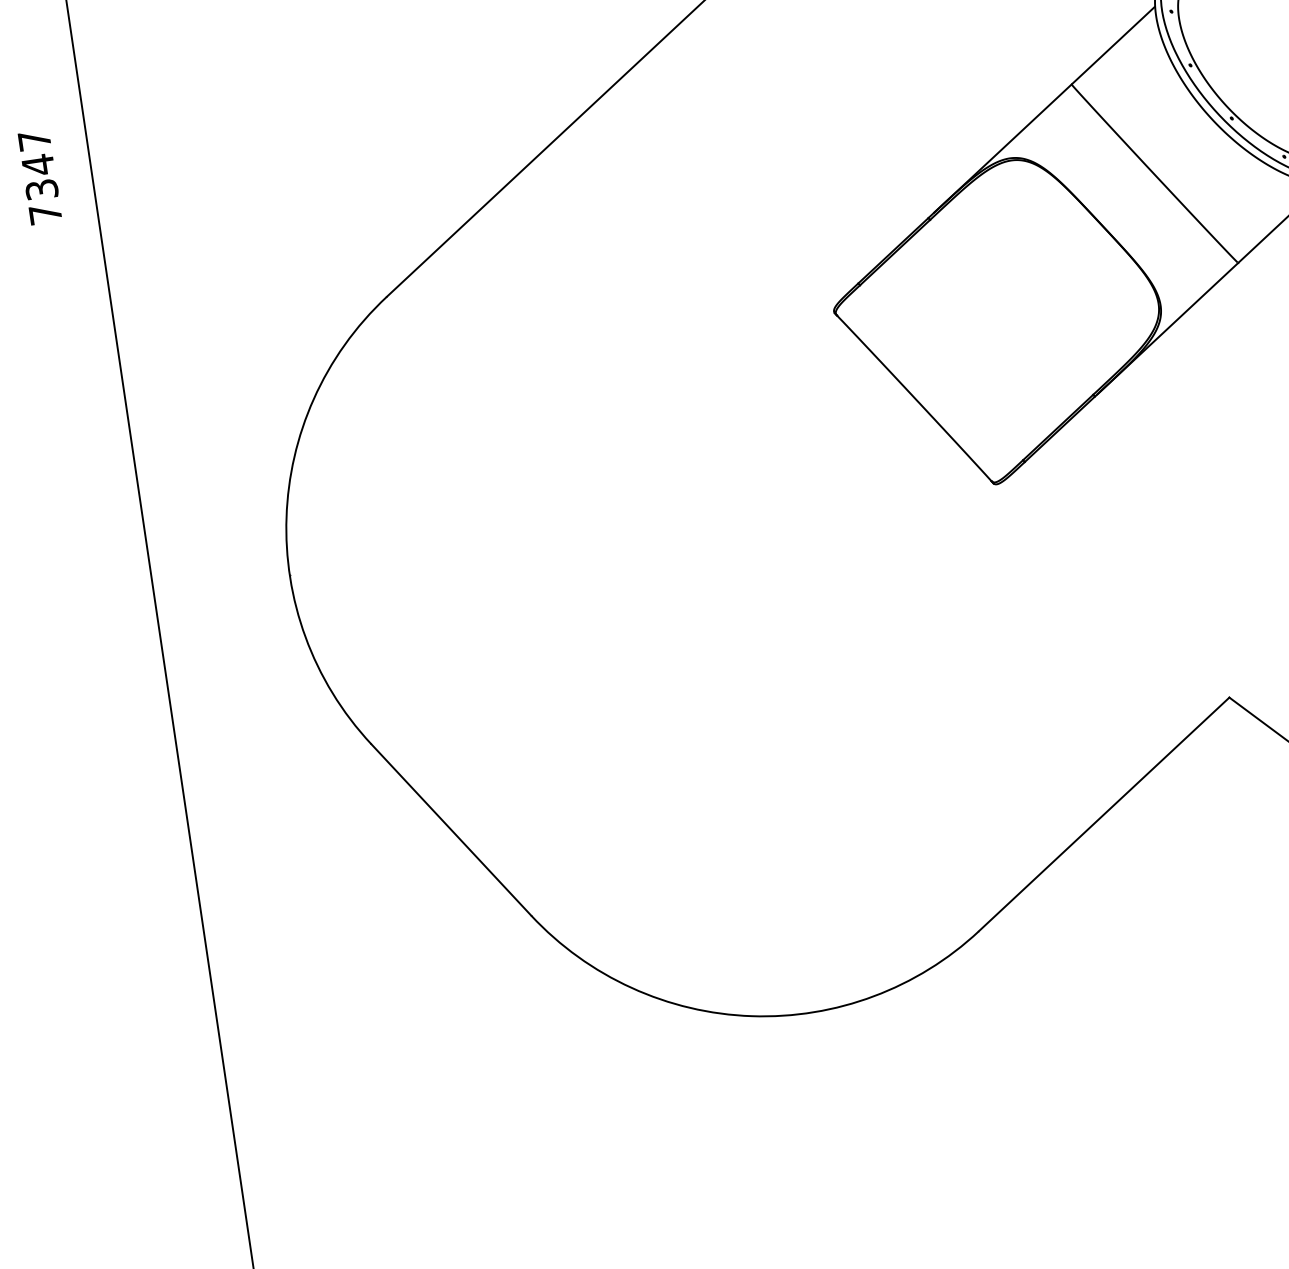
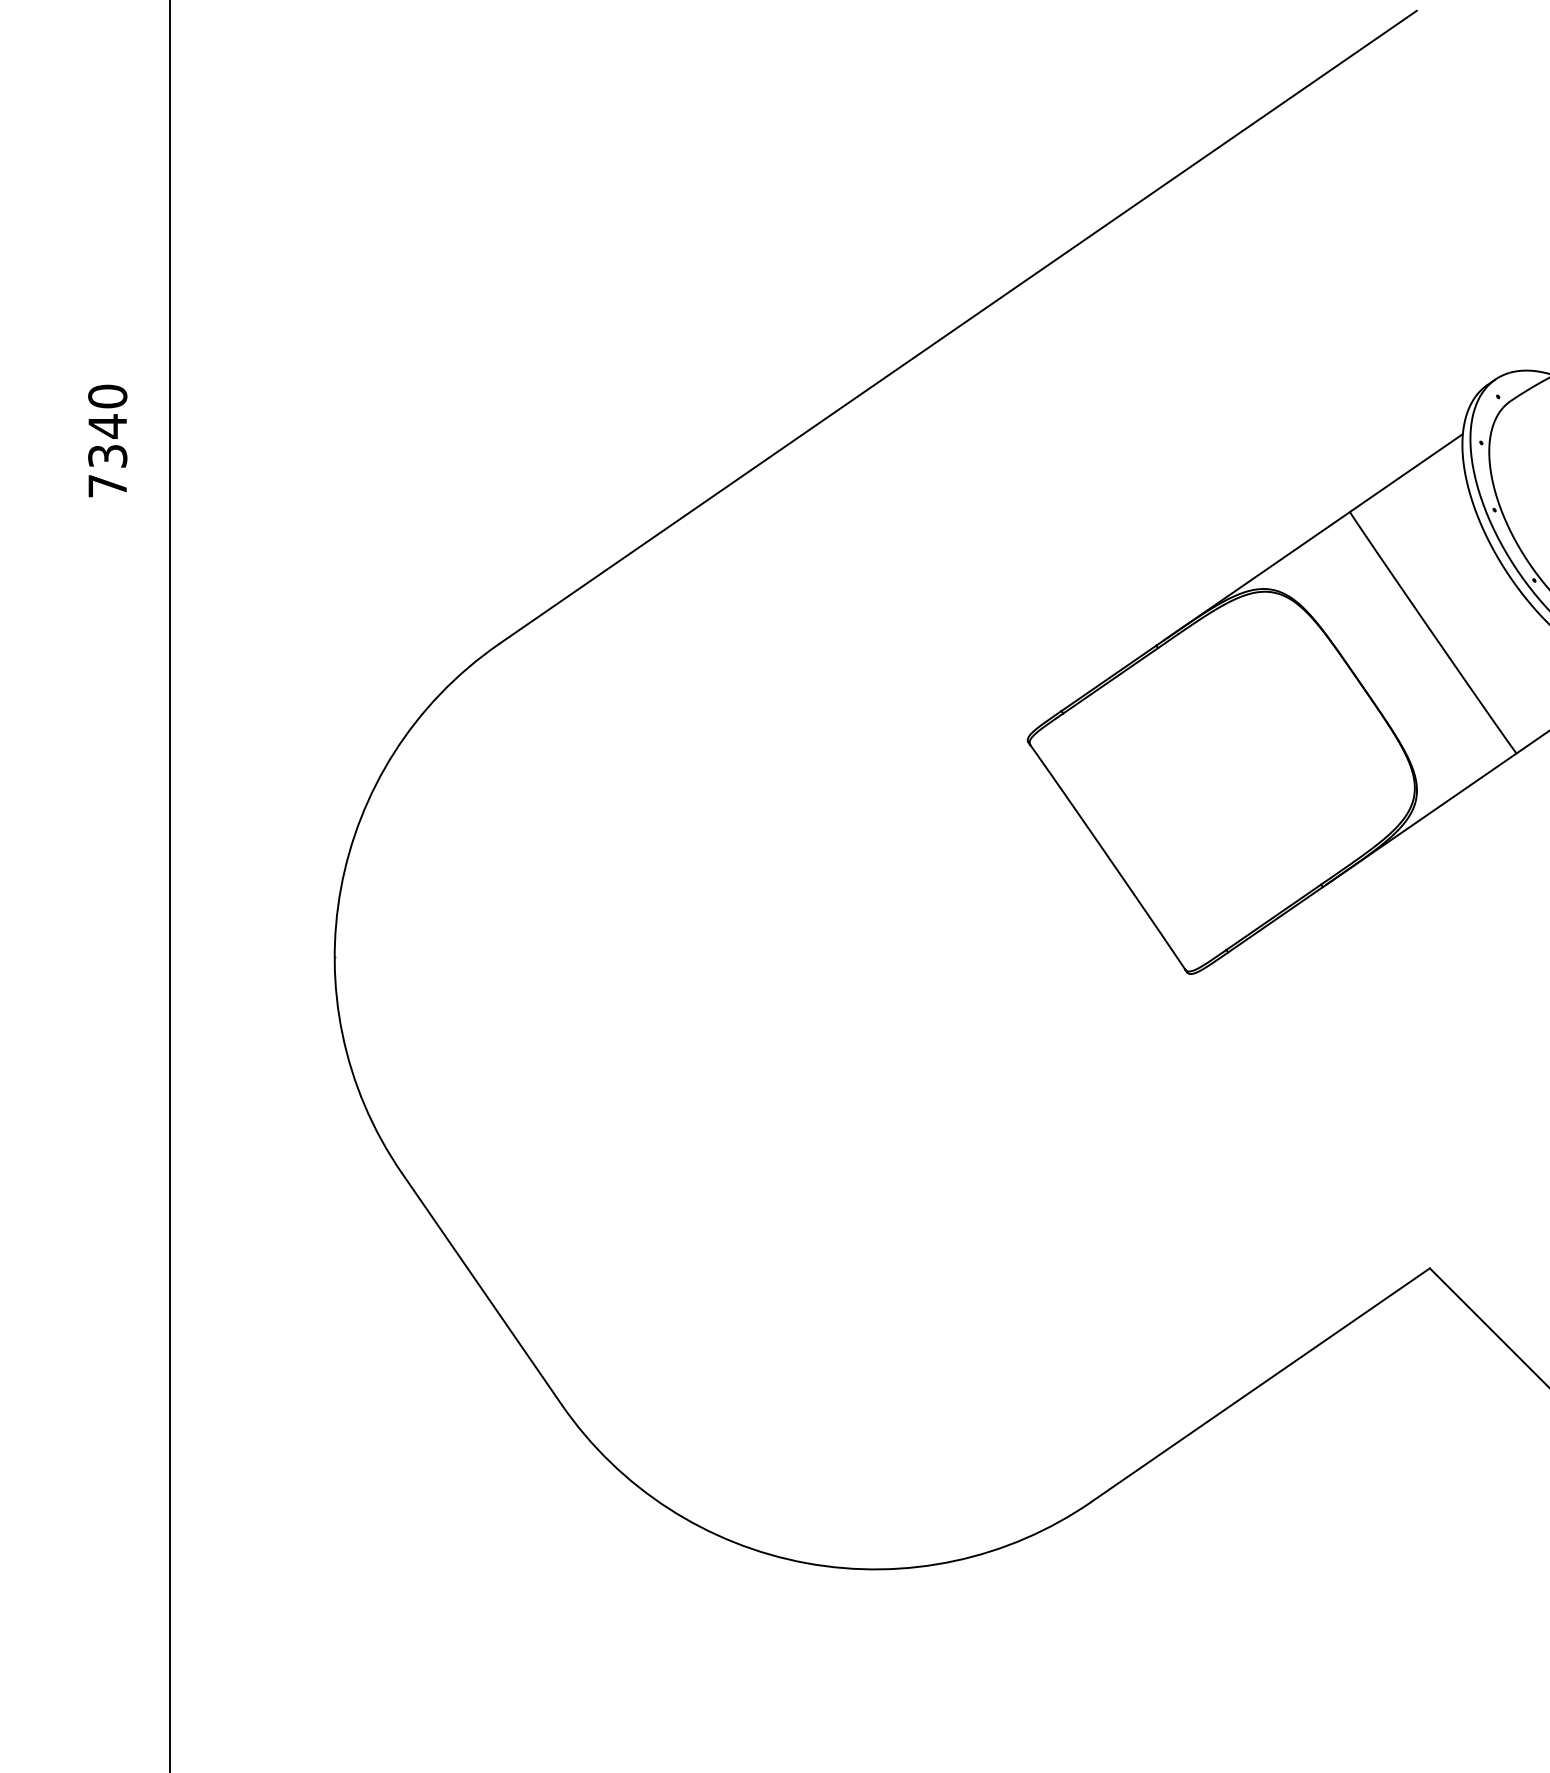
text: (34, 140) -> (107, 396), 7347 -> 7340

